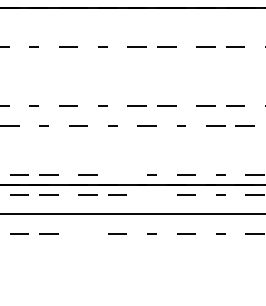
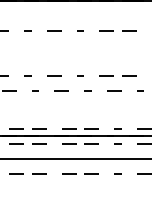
line: (117, 174) -> (91, 128), added
line: (151, 194) -> (117, 143), added
line: (87, 233) -> (68, 173), added

